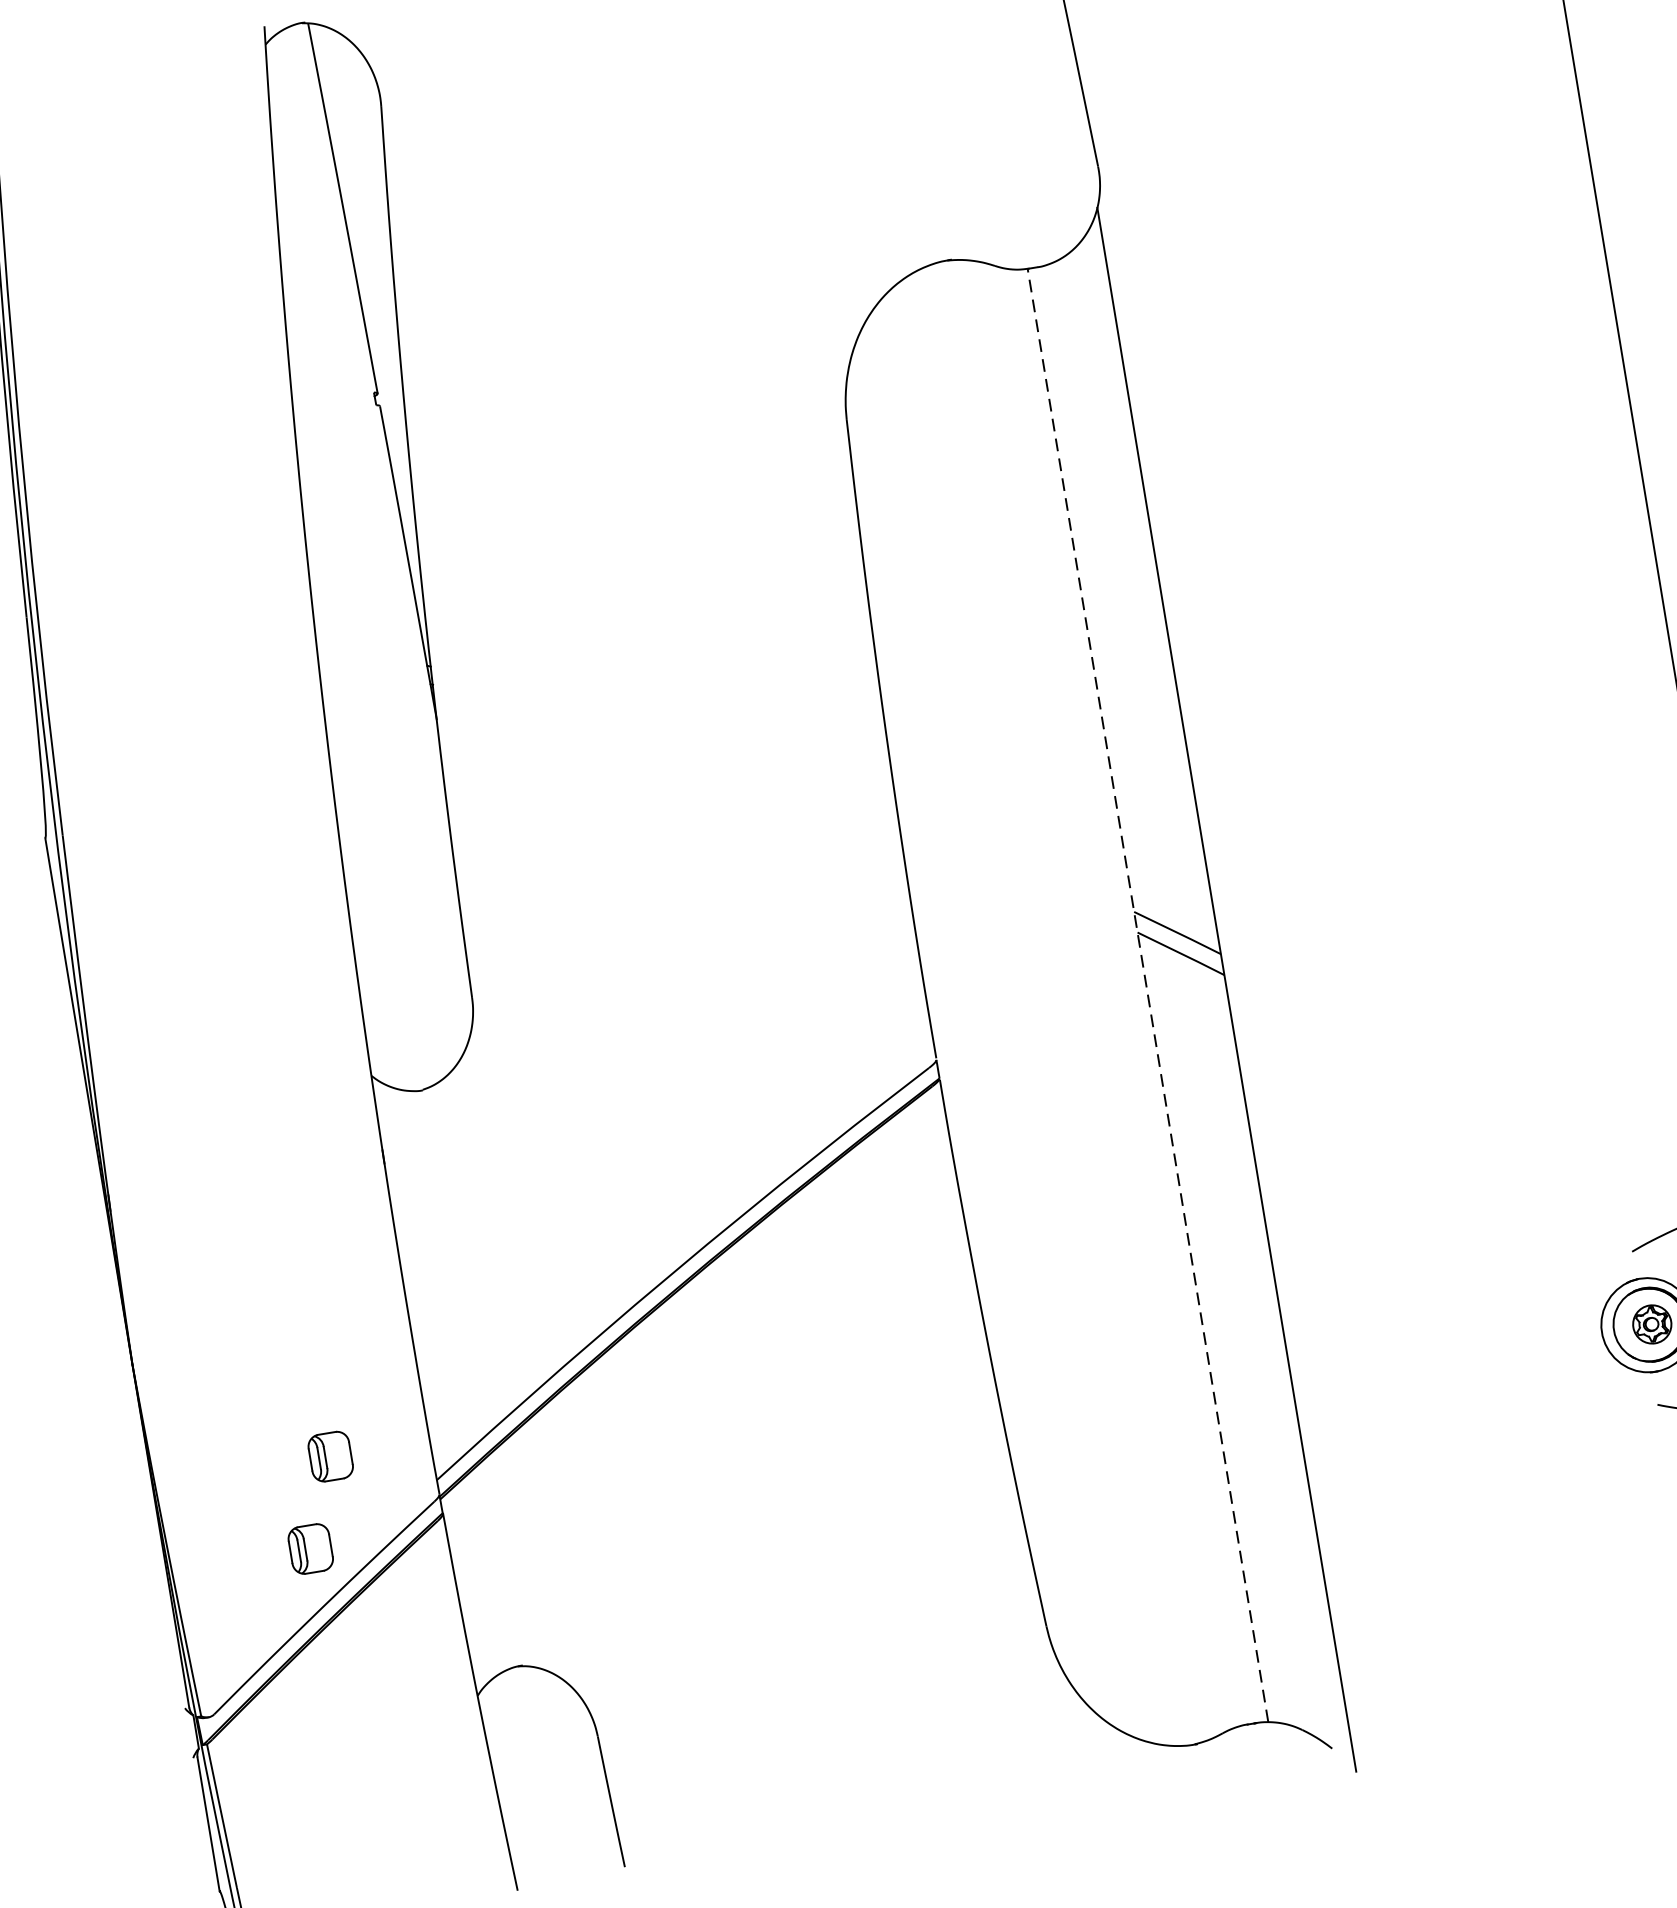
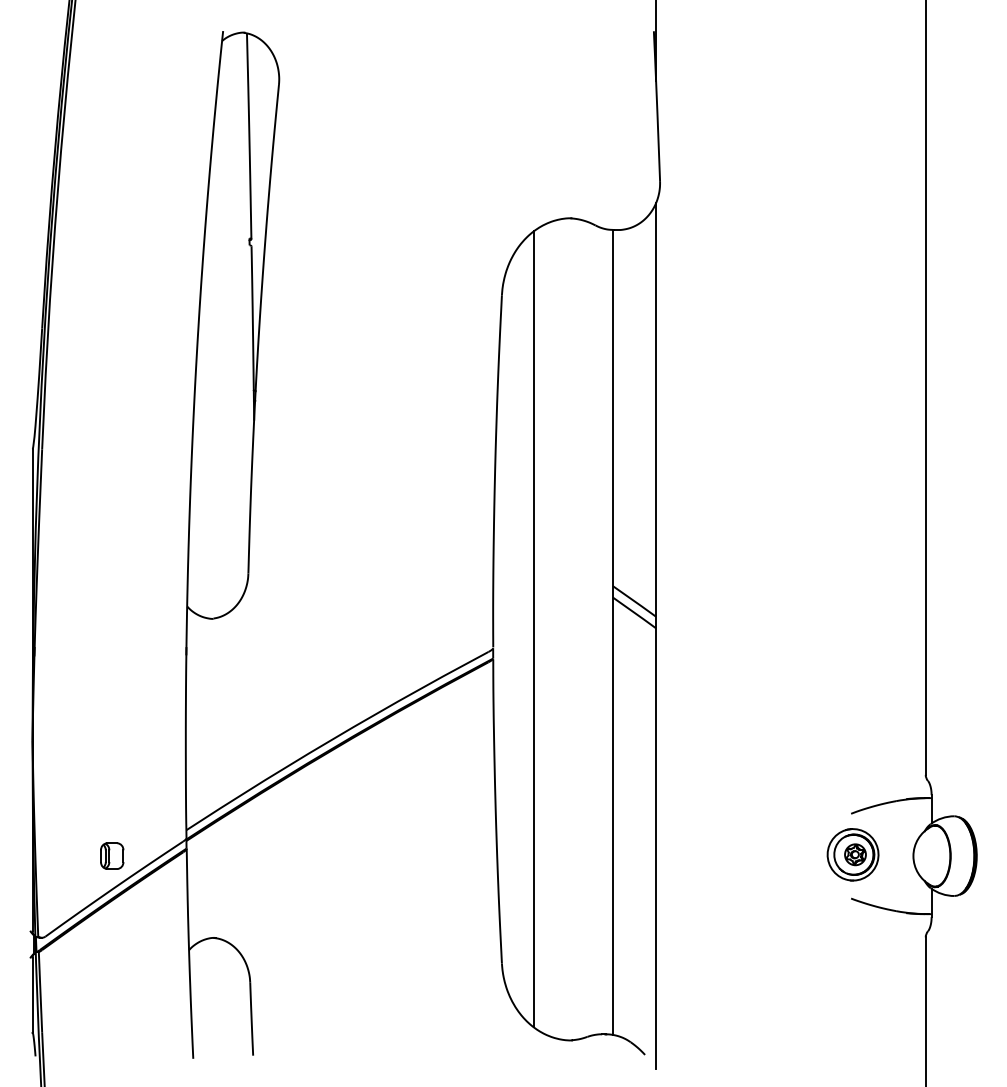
line: (1147, 995) -> (612, 632), dashed -> solid
line: (1003, 1013) -> (533, 629), added
part: (331, 1455) -> (131, 807), removed

